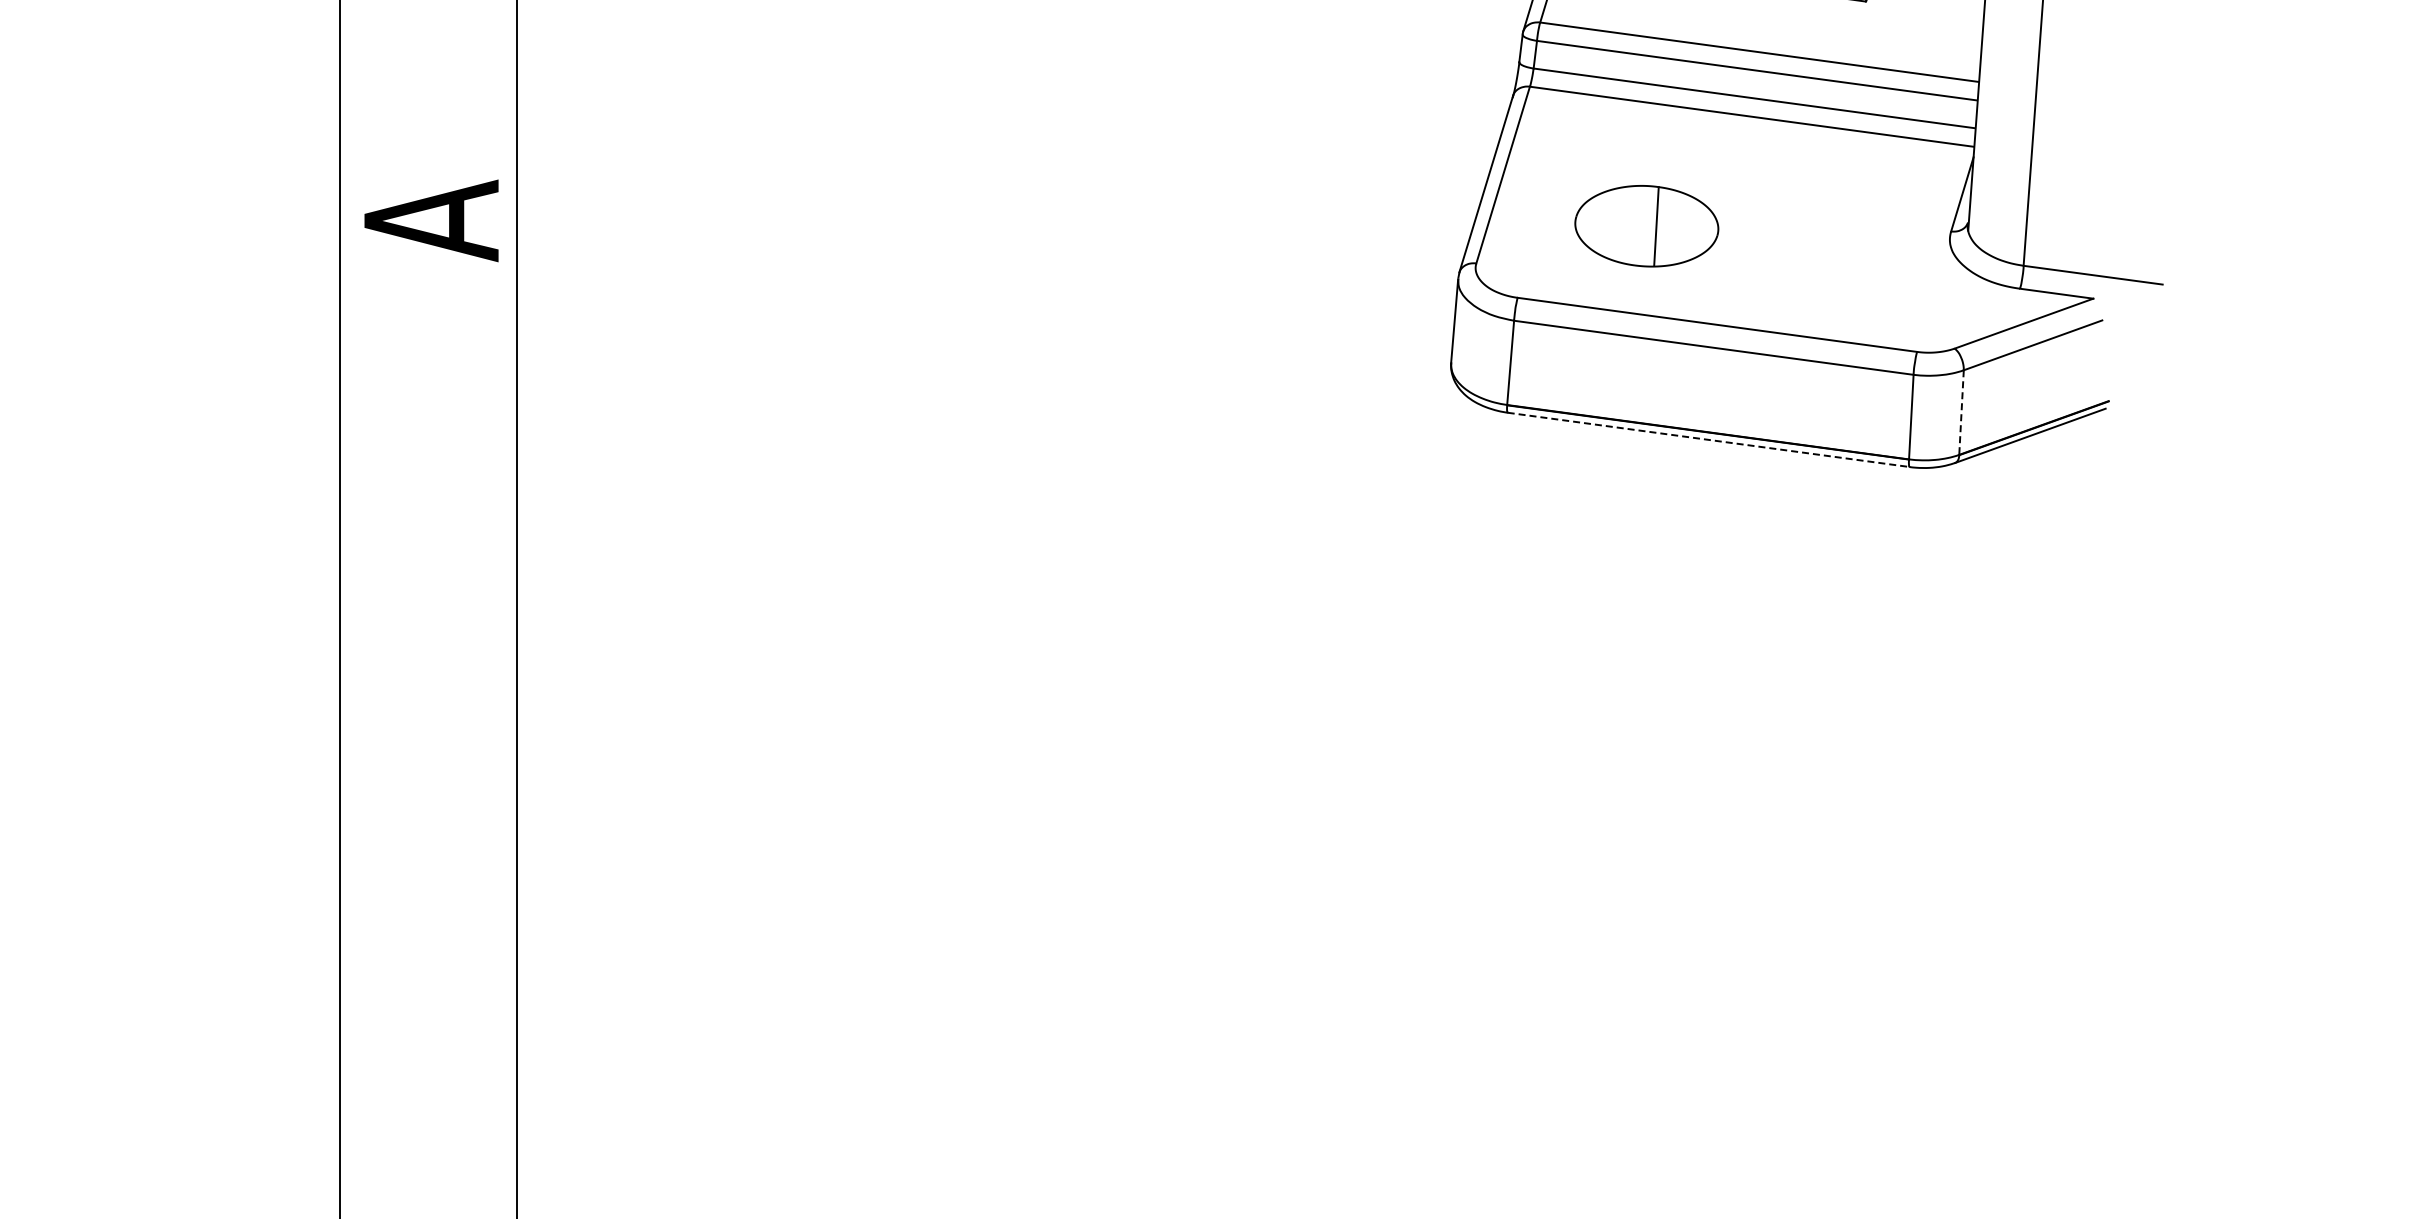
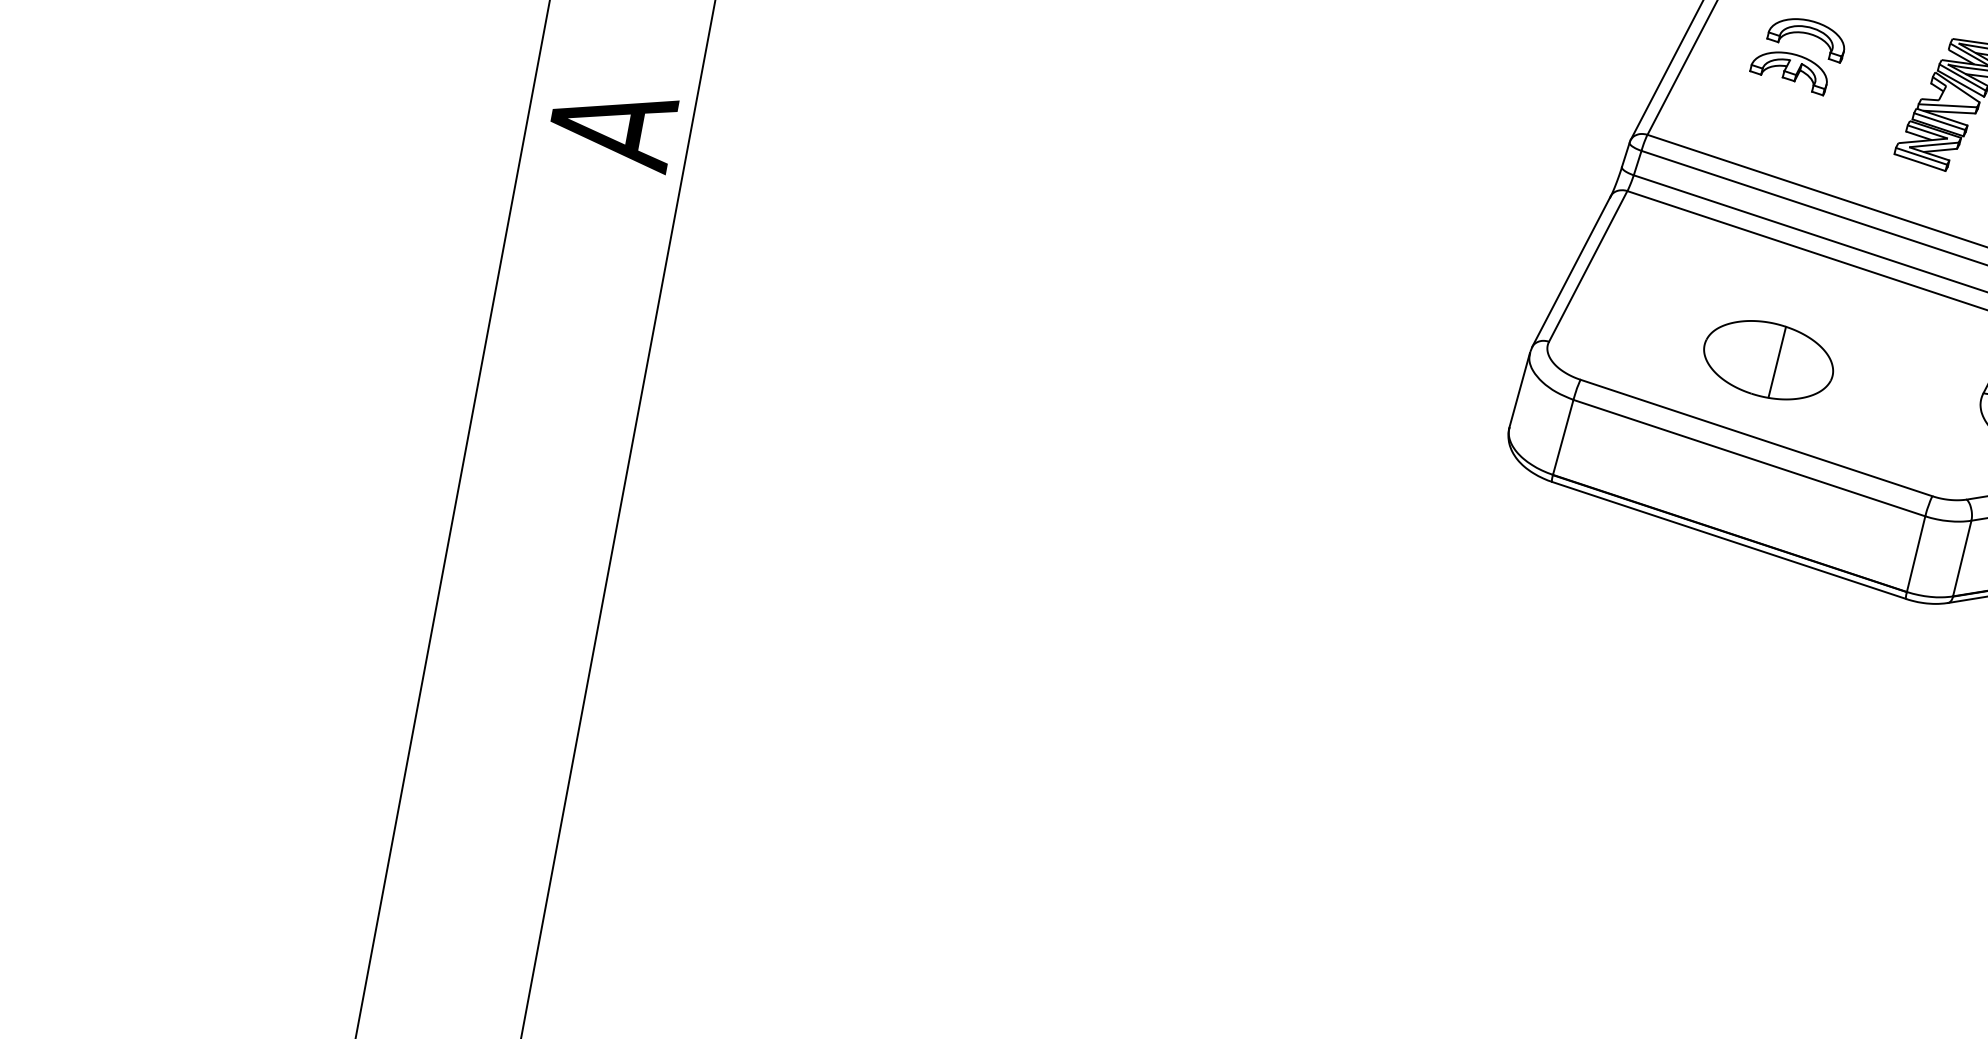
part: (1646, 226) -> (1768, 360), moved
line: (1961, 413) -> (1962, 559), dashed -> solid
line: (1708, 439) -> (1729, 540), dashed -> solid

